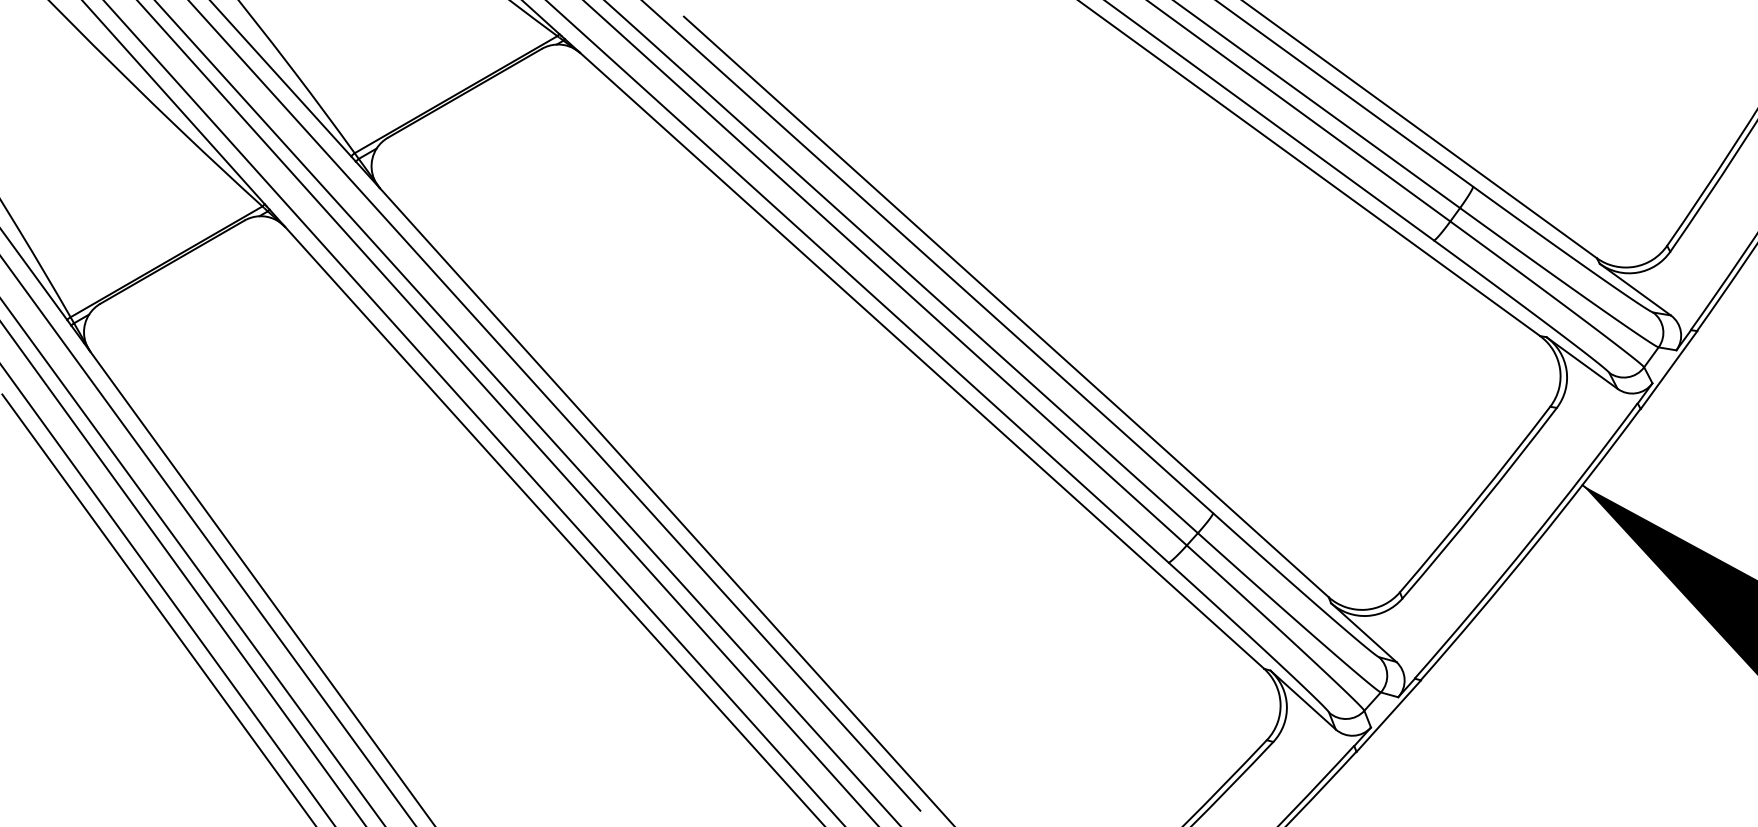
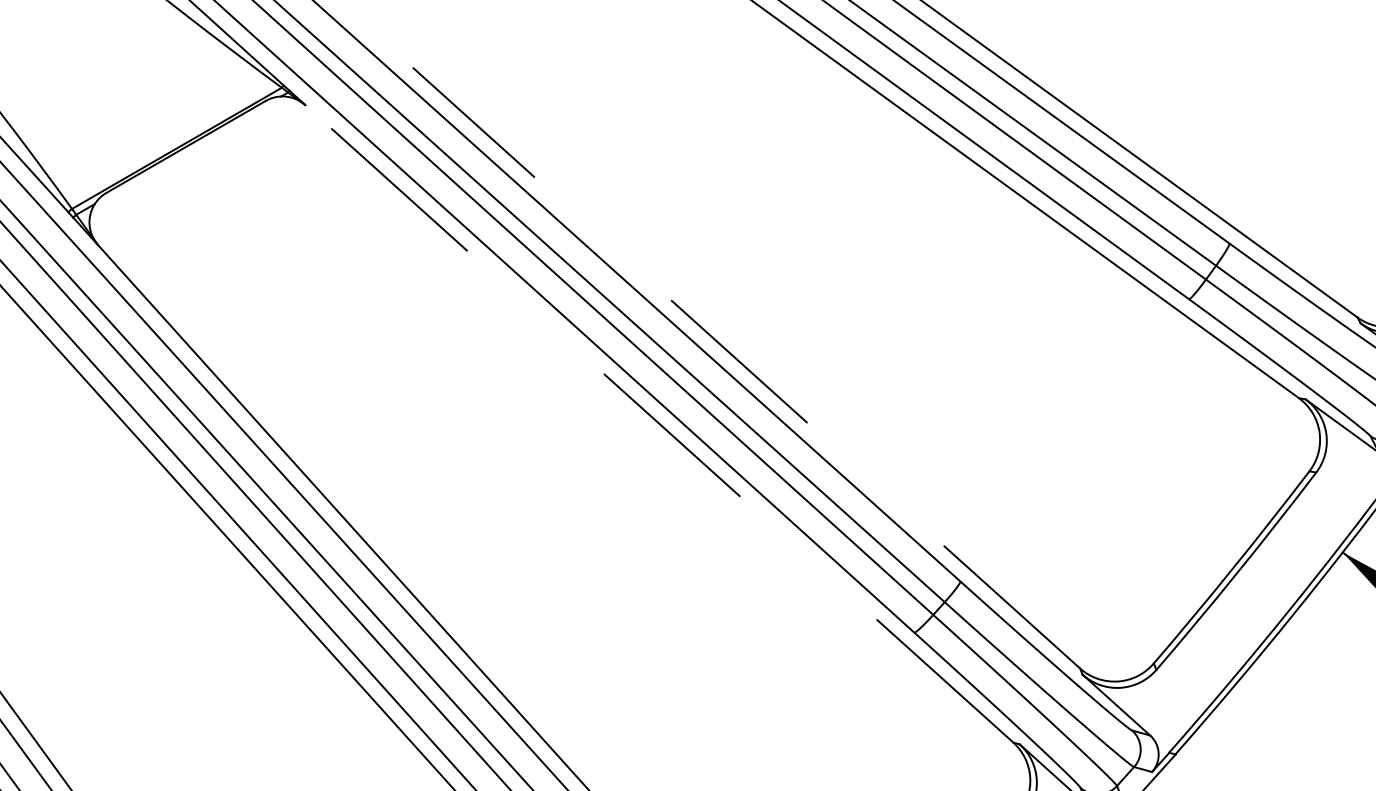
line: (1006, 306) -> (746, 367), solid -> dashed
line: (922, 360) -> (659, 423), solid -> dashed

